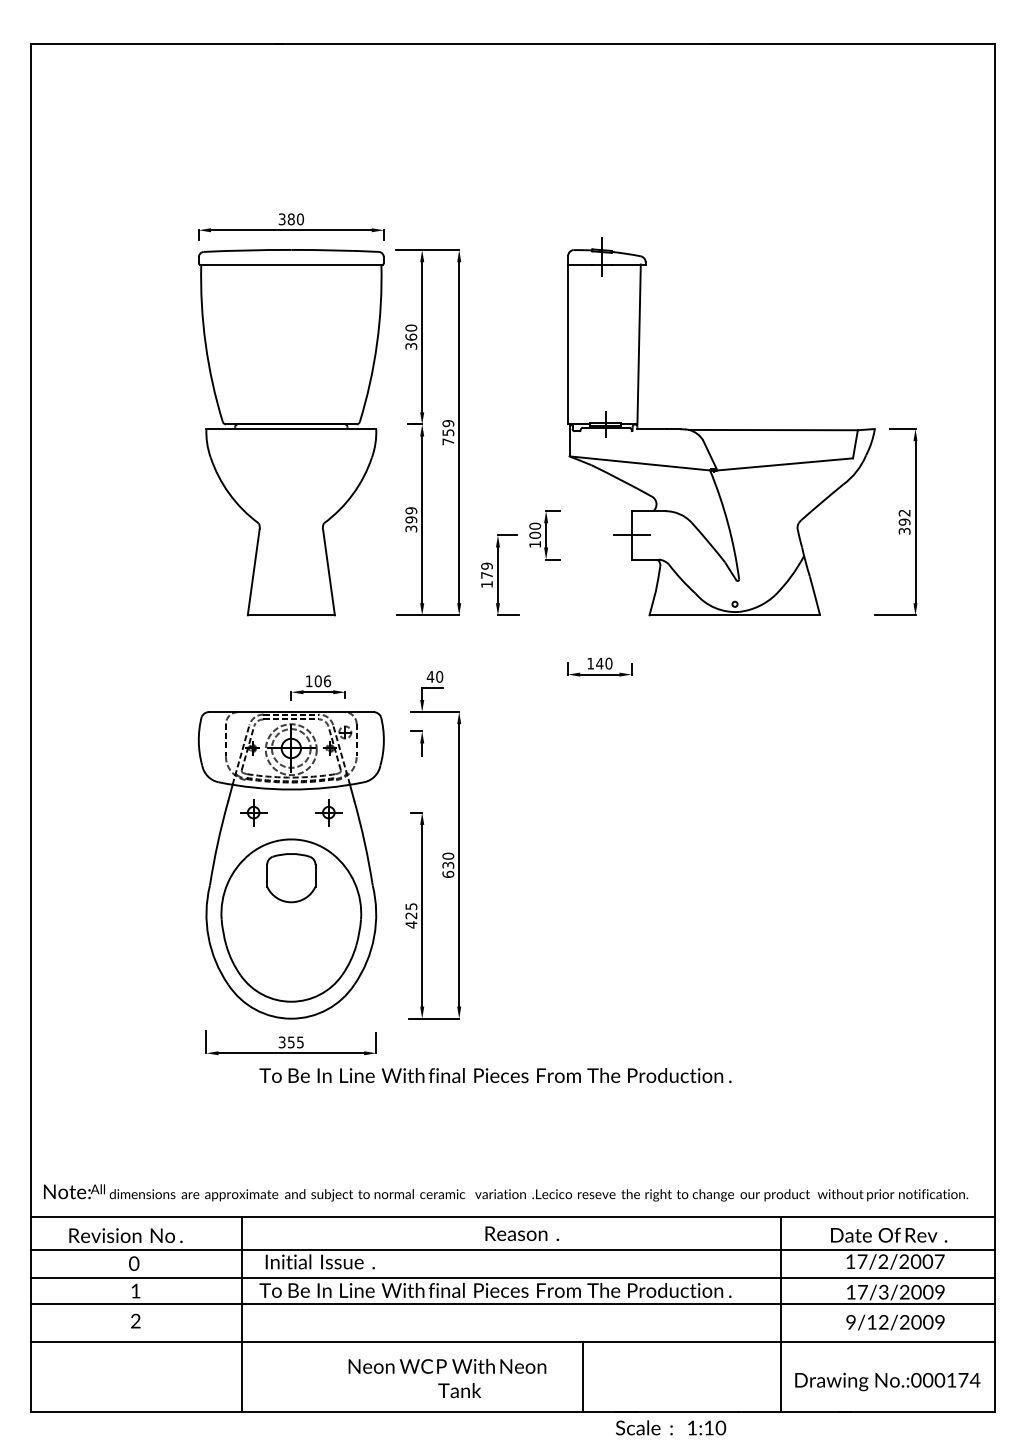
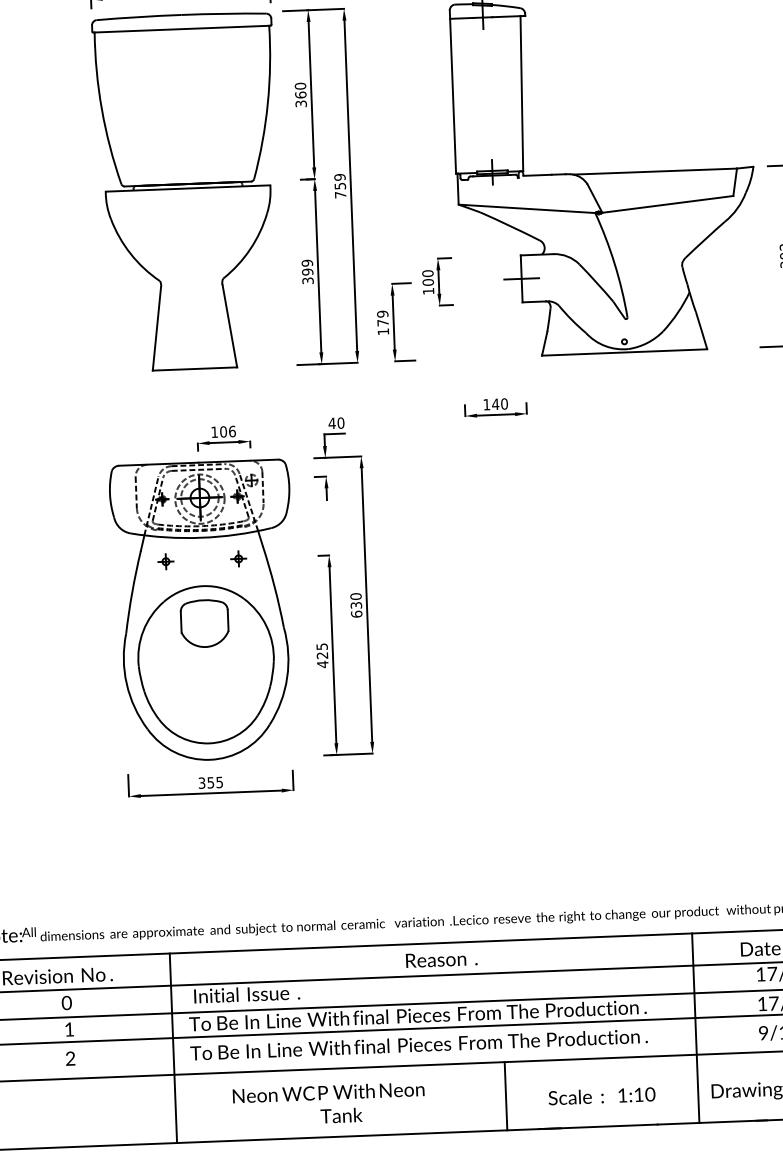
part: (253, 812) -> (165, 561), size x0.62
part: (328, 812) -> (238, 558), size x0.62
text: (495, 1075) -> (419, 1044), moved
text: (447, 1378) -> (329, 1104), moved
text: (671, 1427) -> (602, 1095), moved

